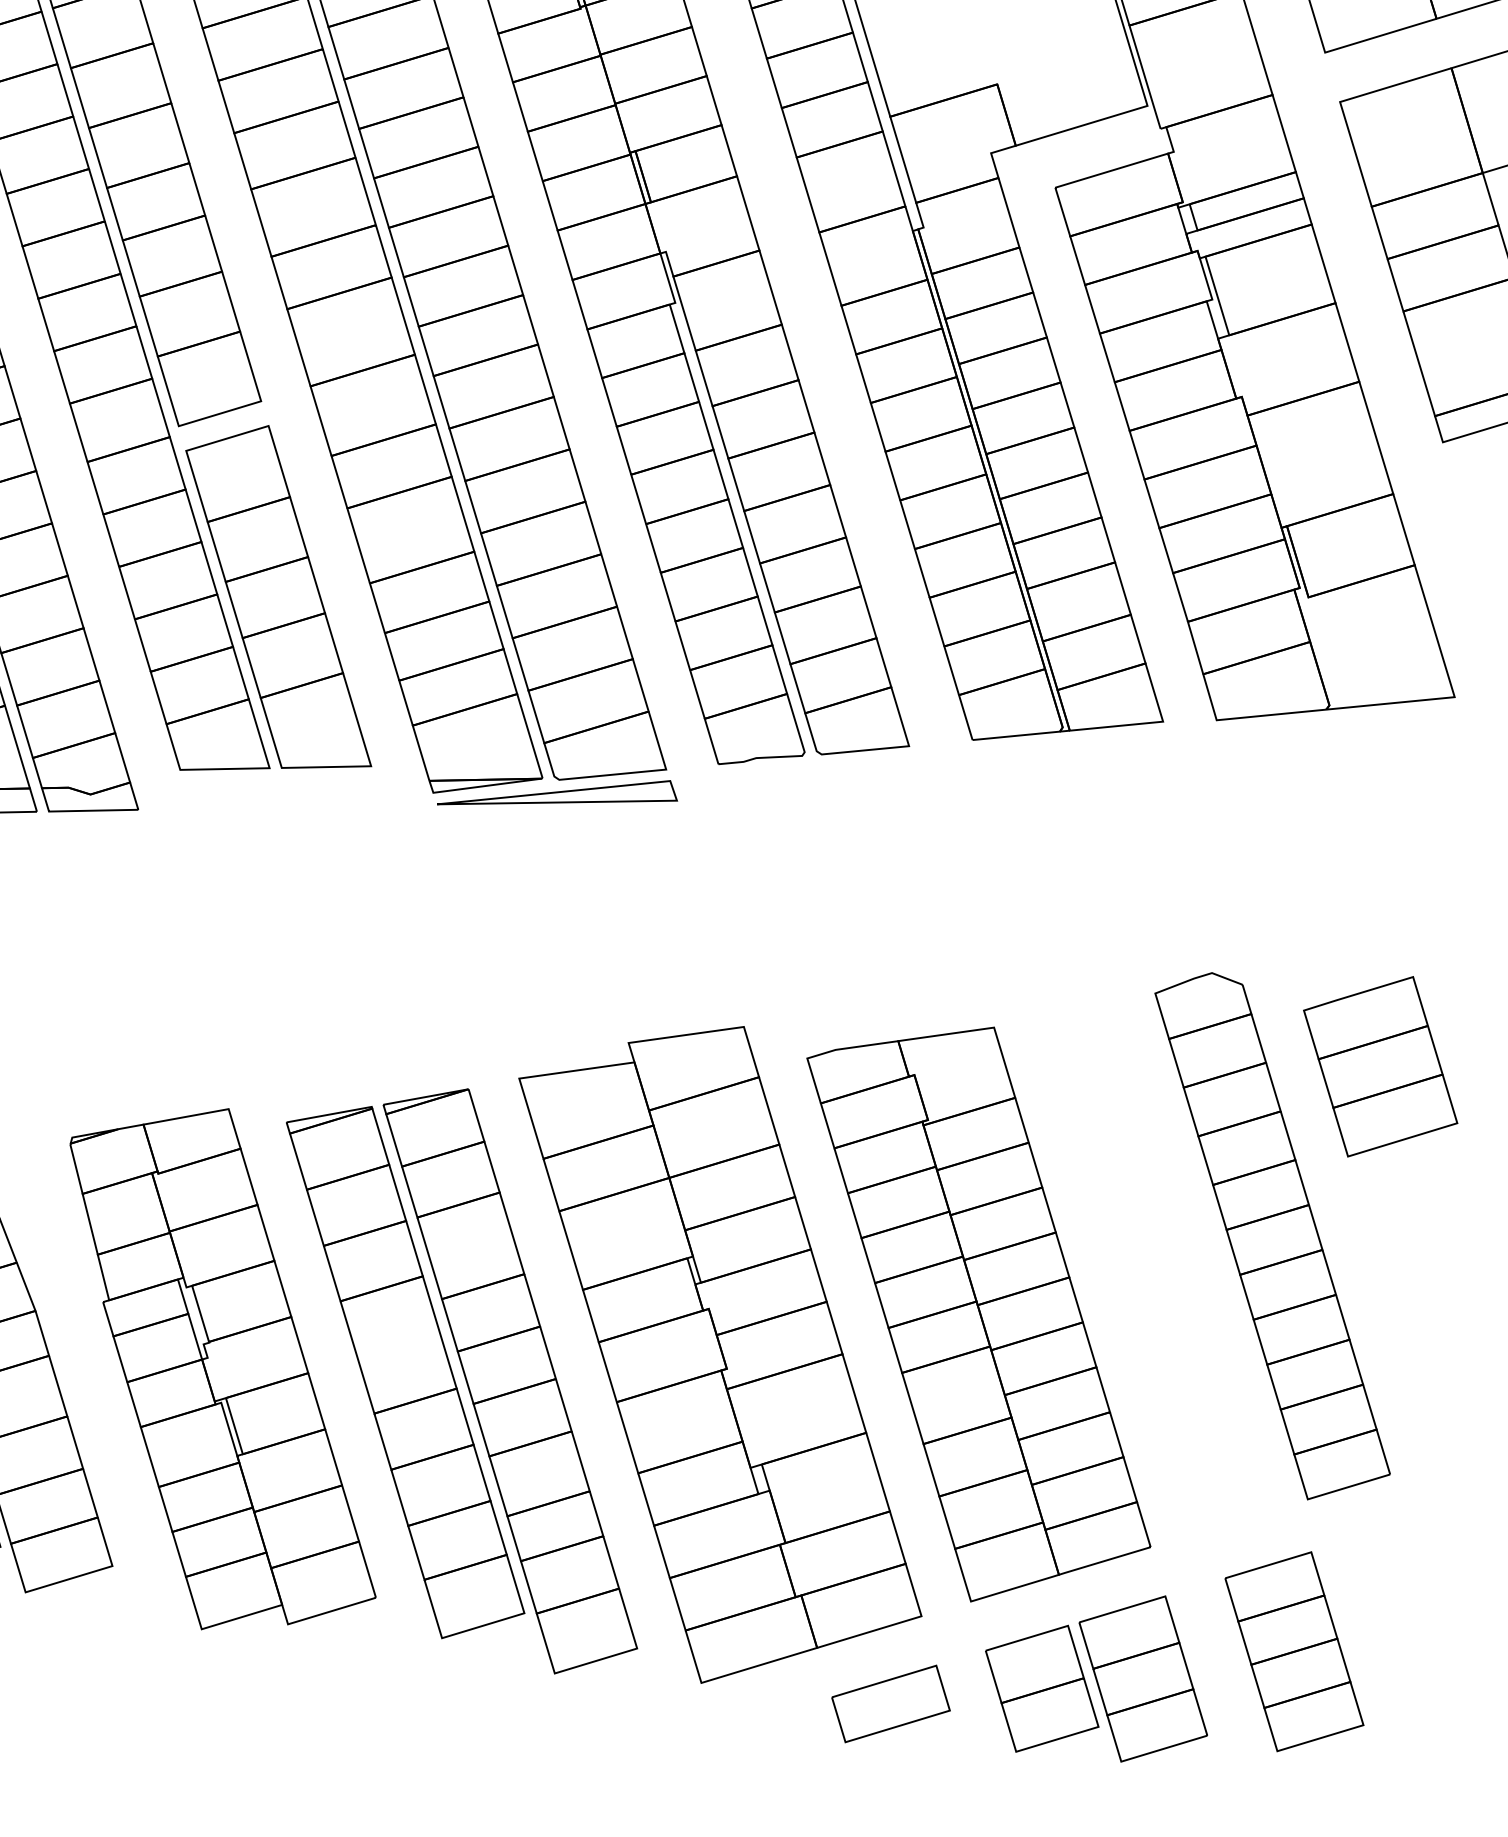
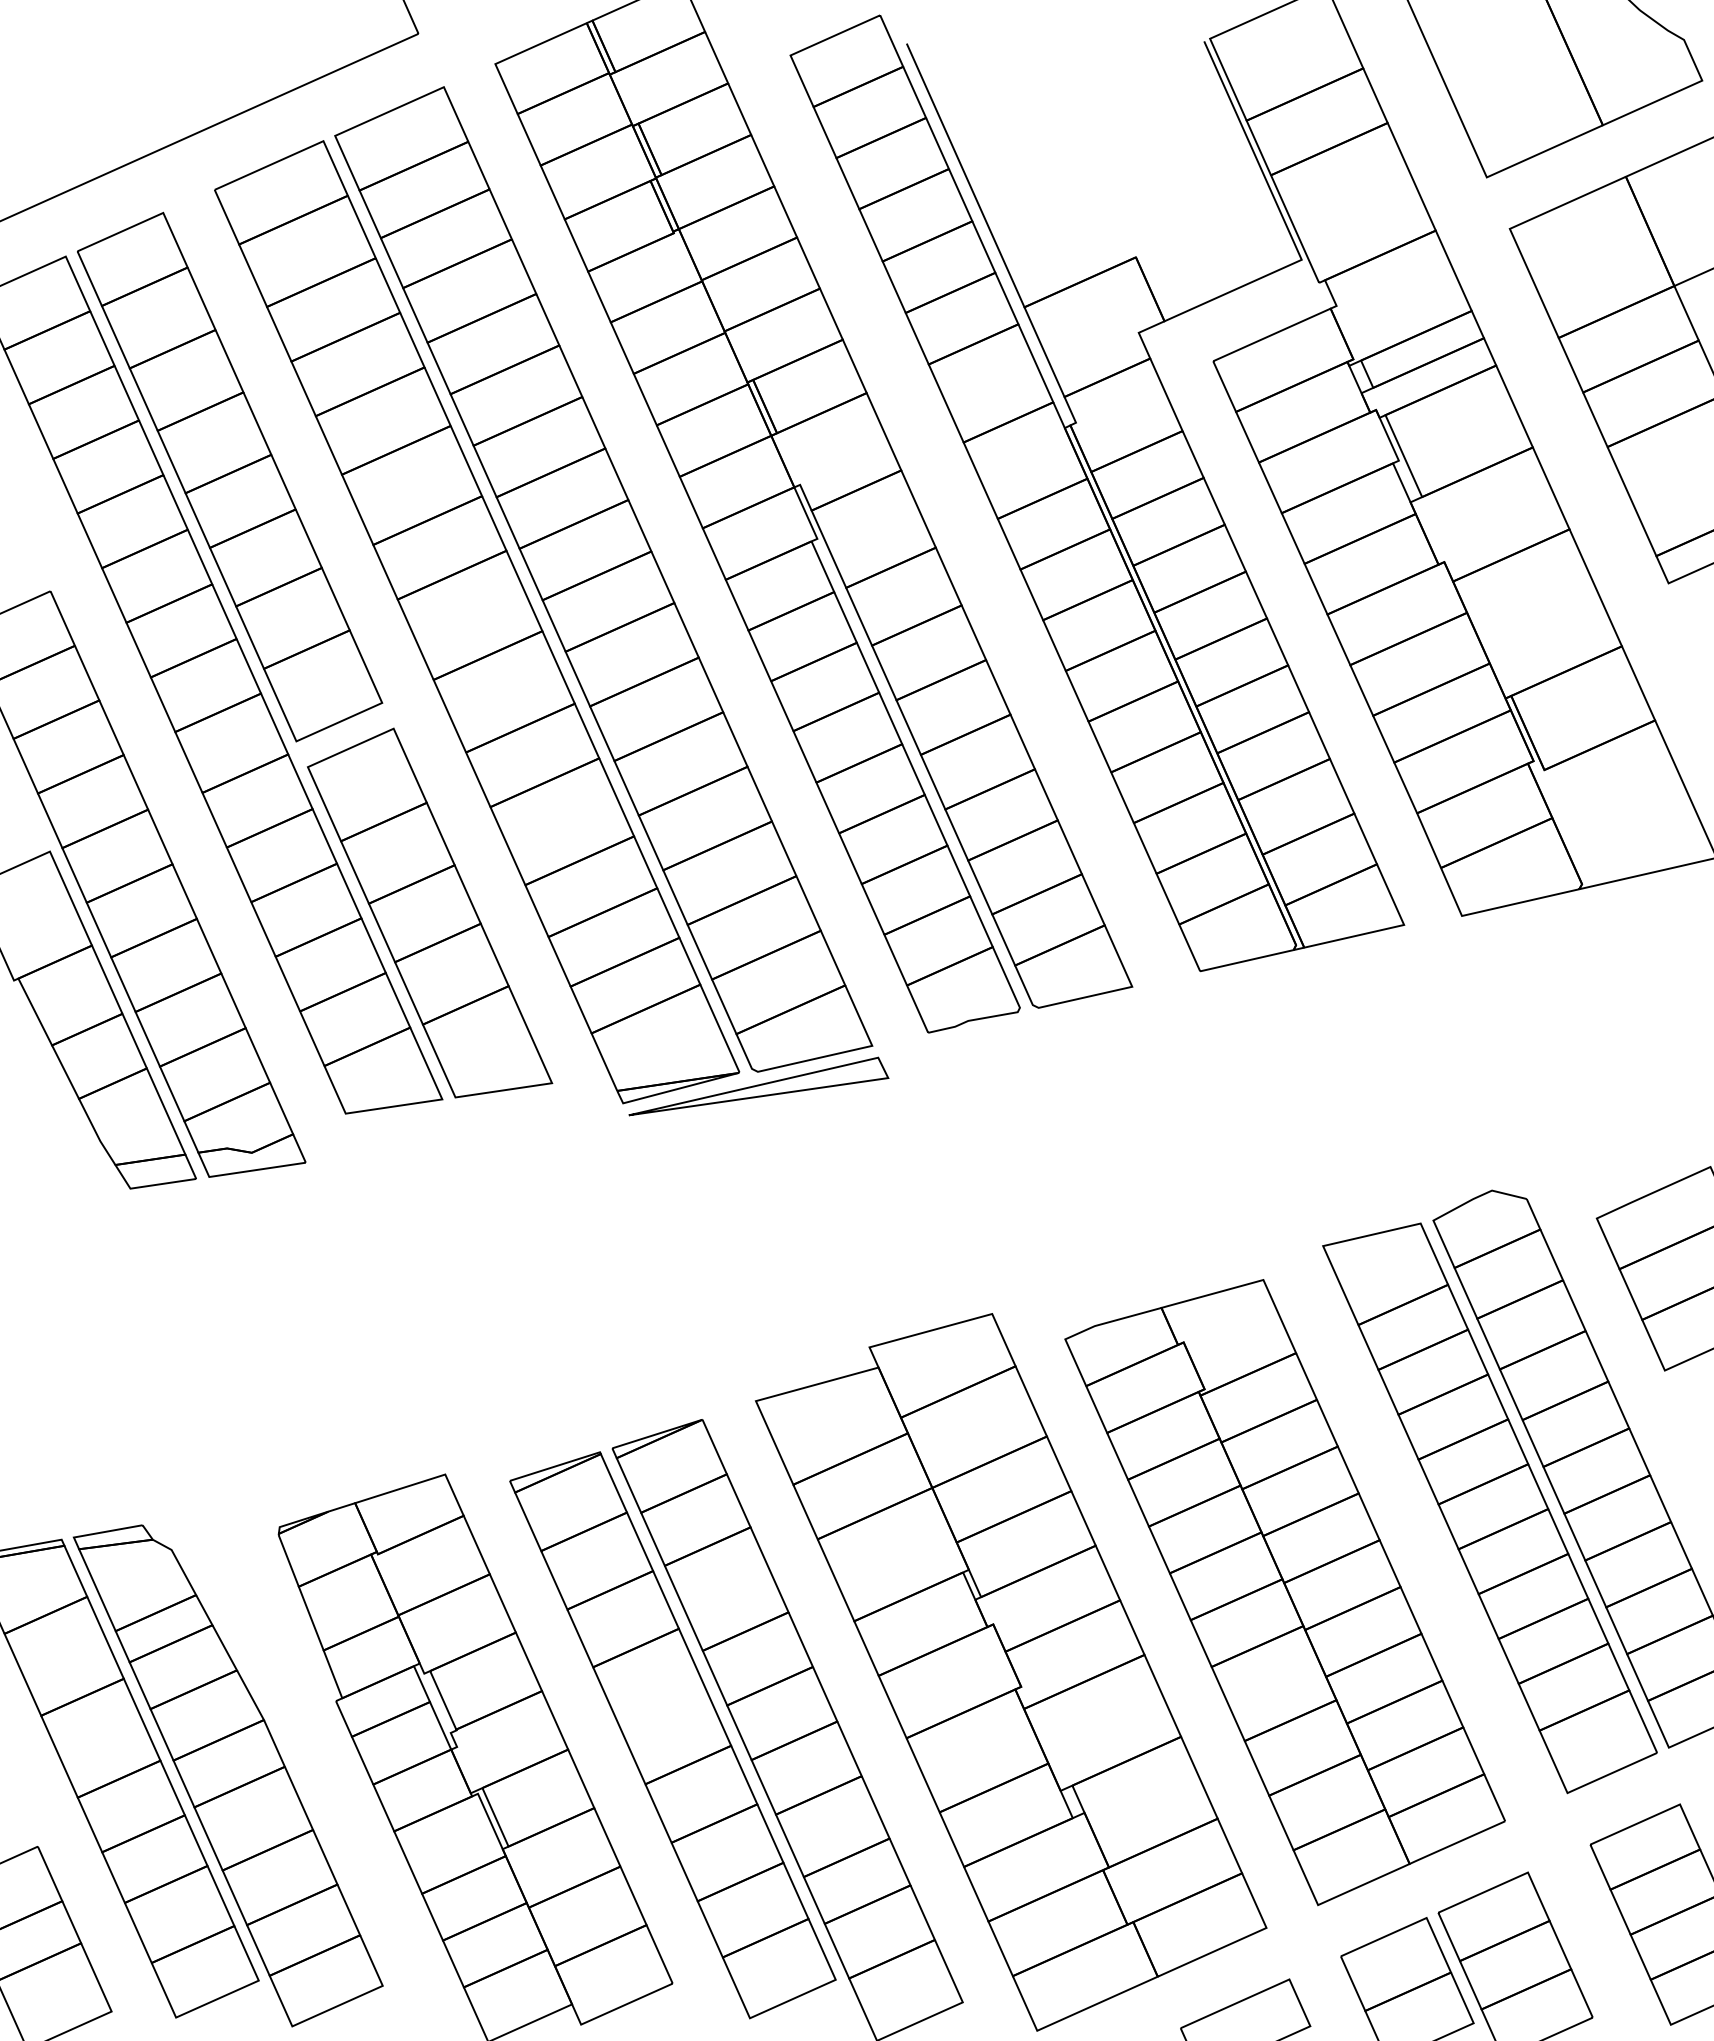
part: (1172, 1261) -> (1489, 1508), added

